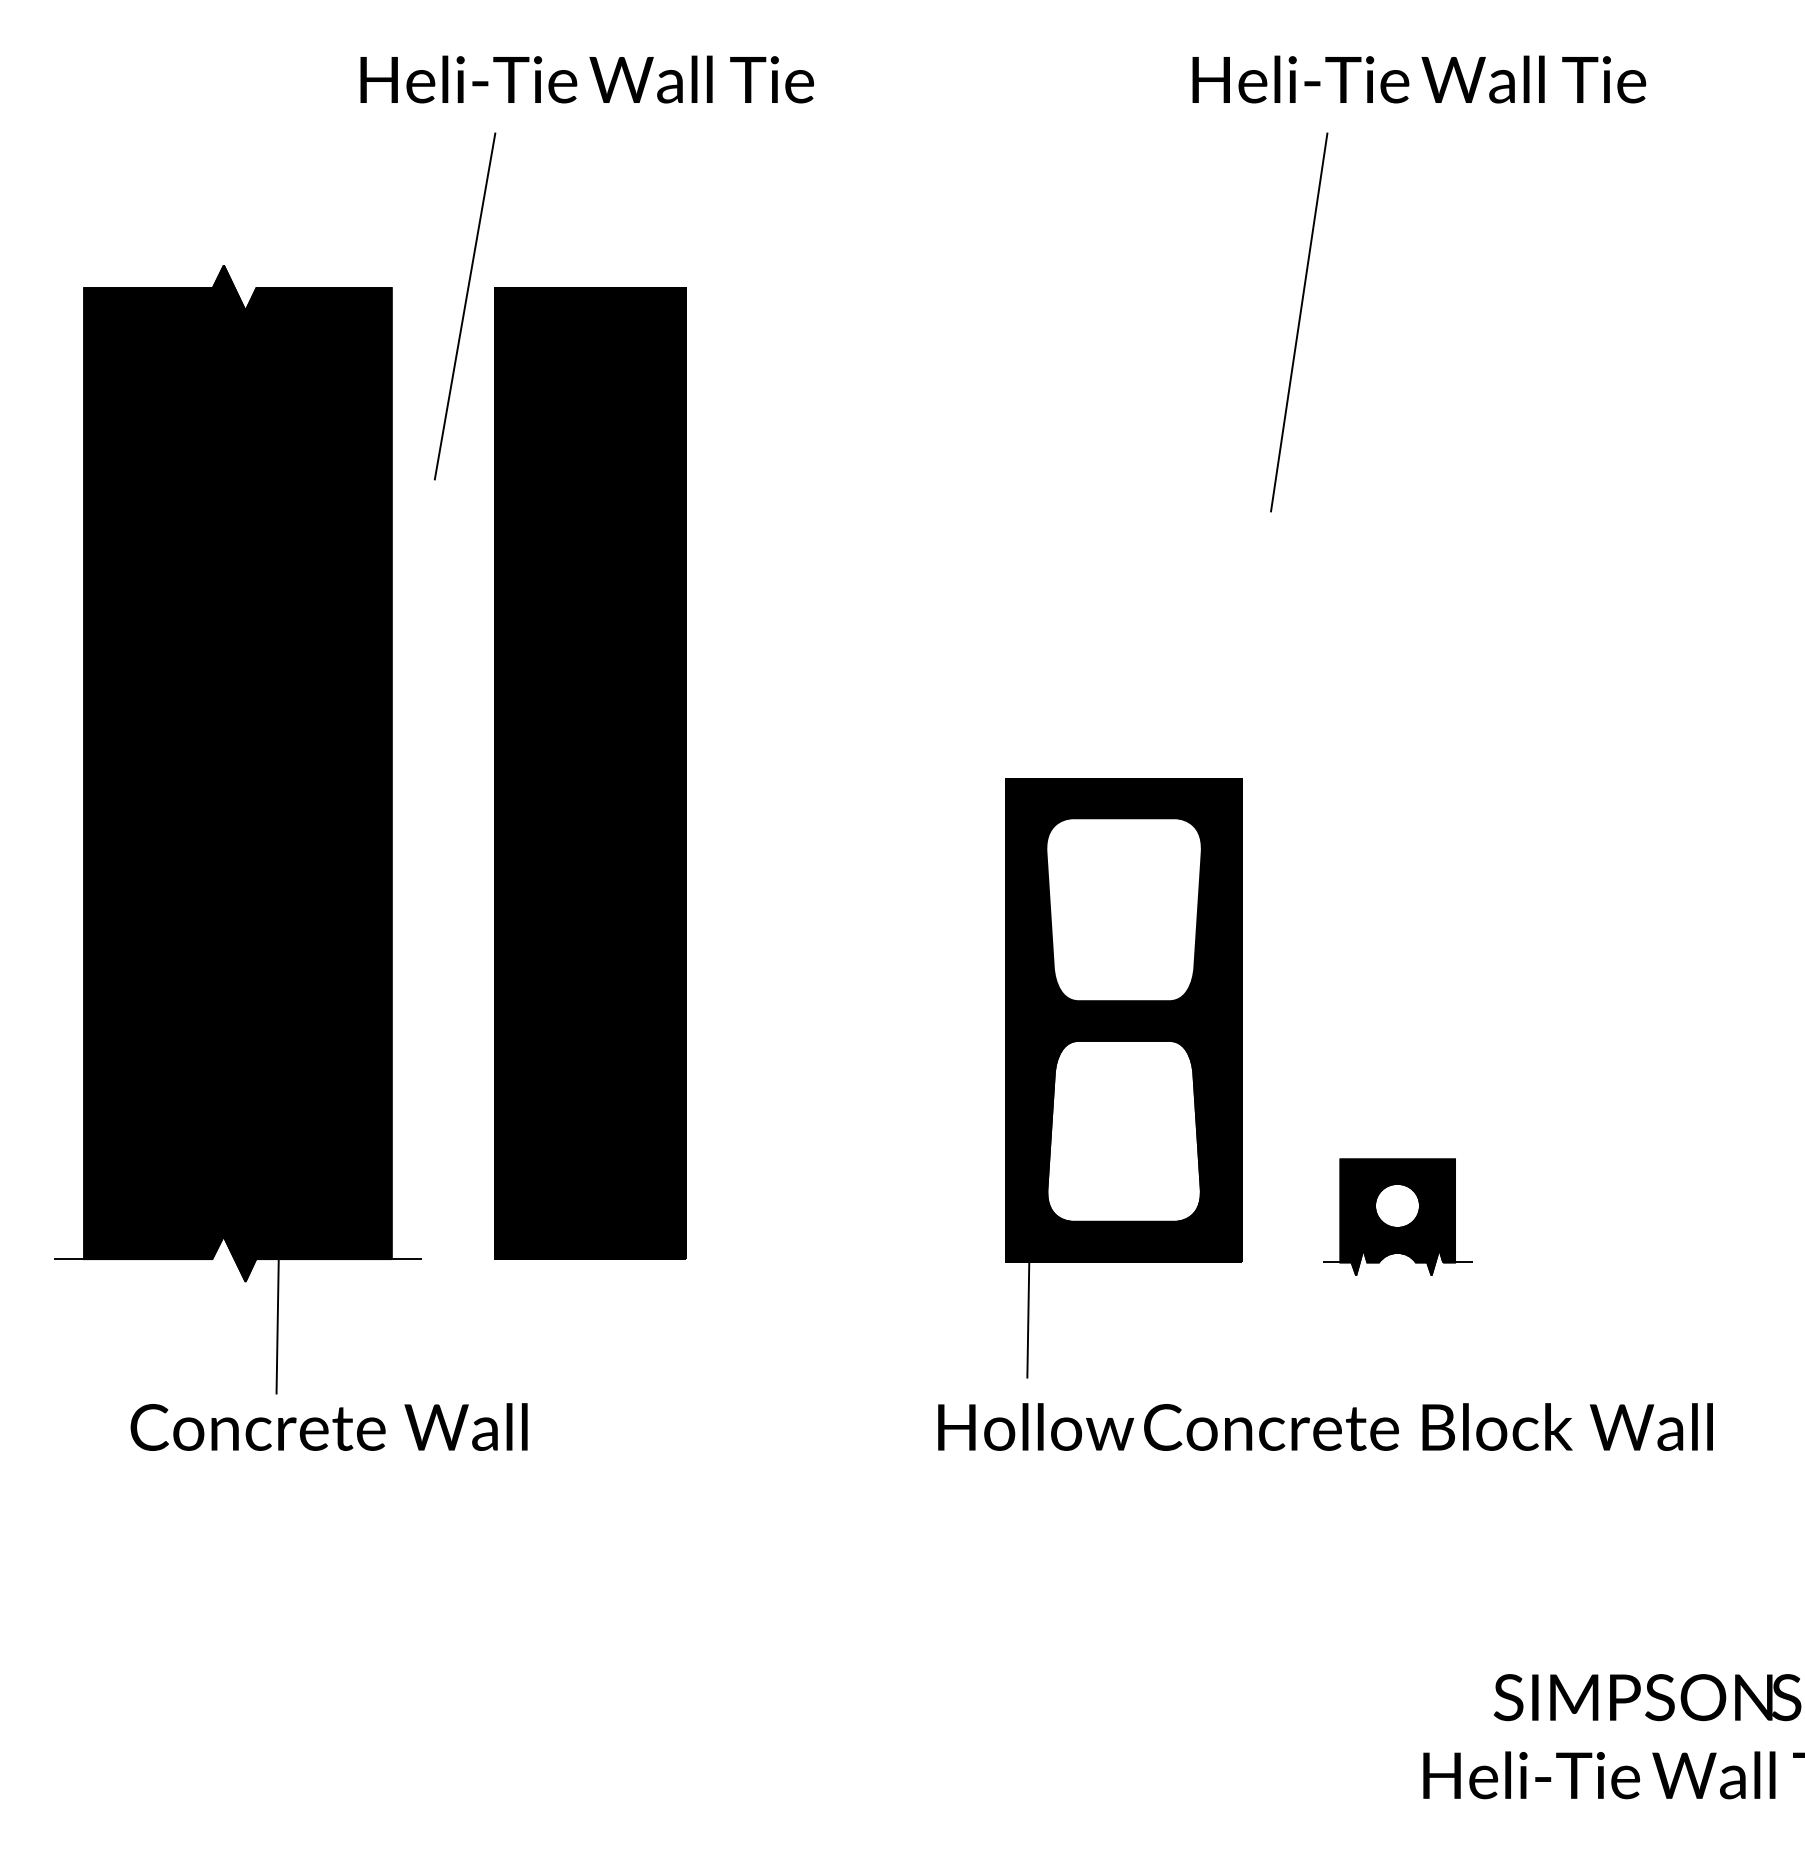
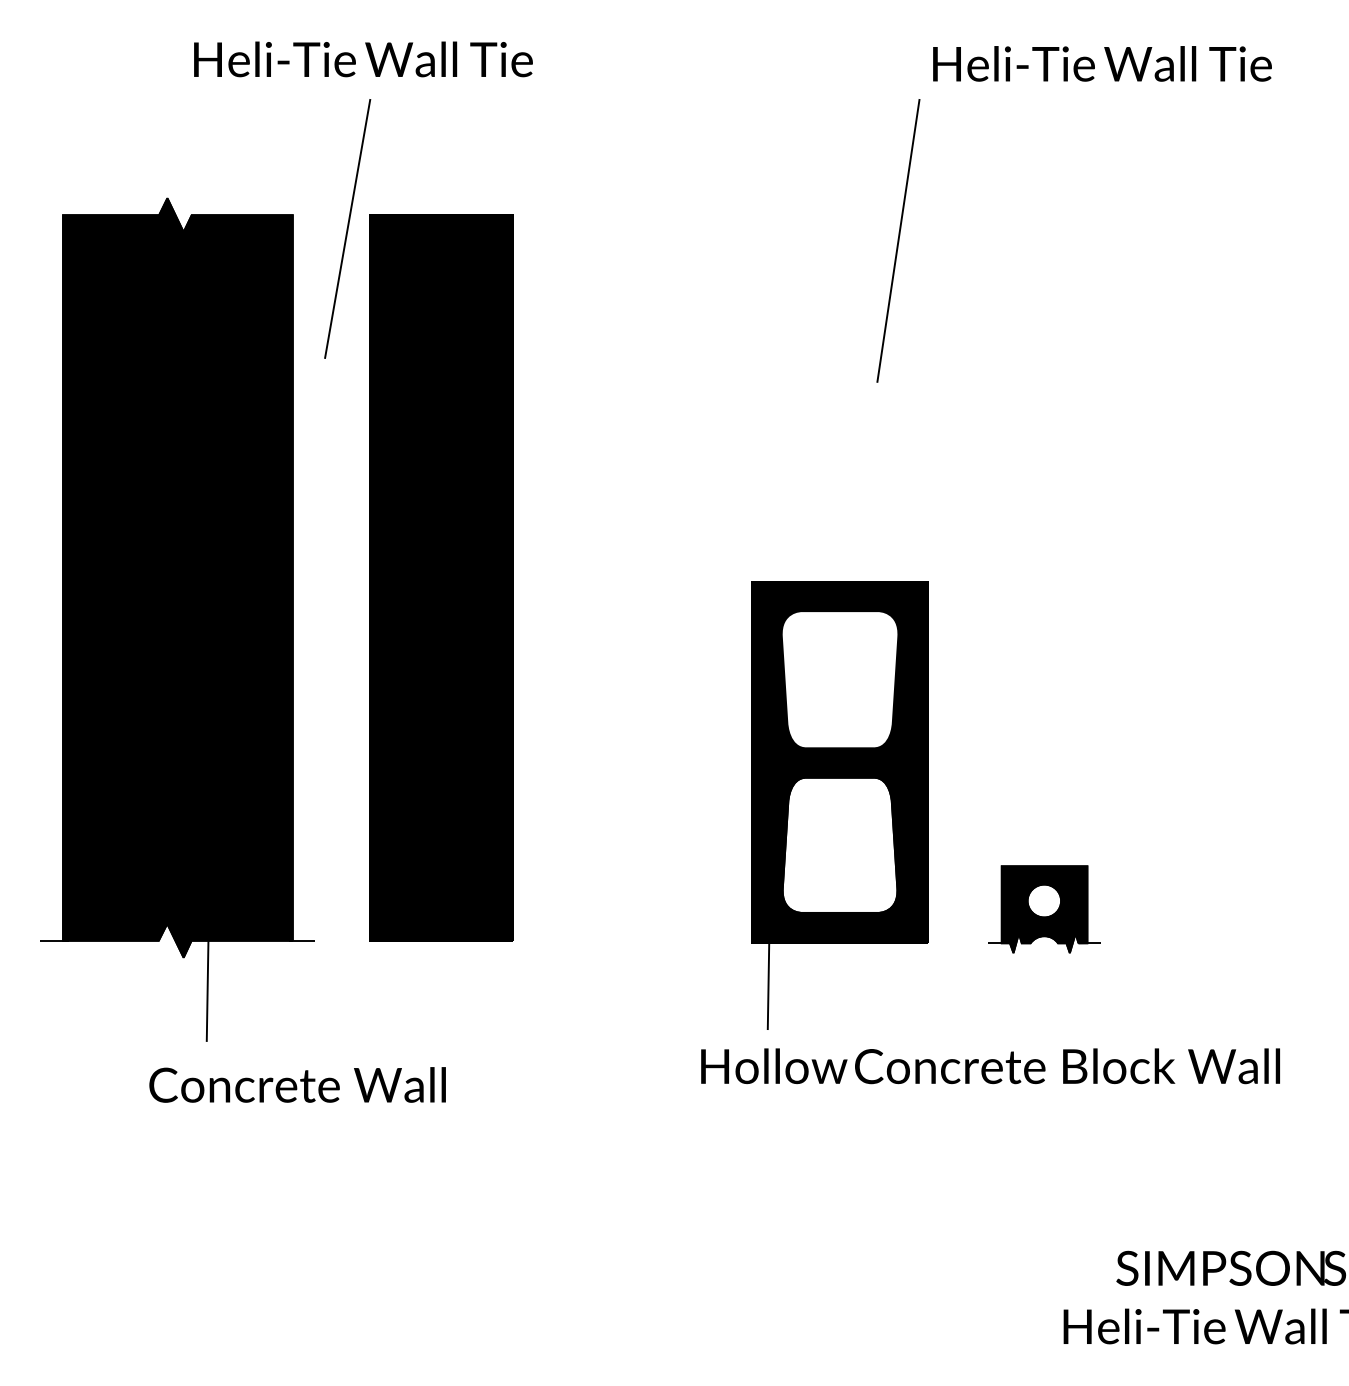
text: (586, 79) -> (362, 59), moved
text: (1419, 79) -> (1102, 63), moved
line: (1299, 322) -> (898, 240), moved
text: (328, 1426) -> (297, 1084), moved

